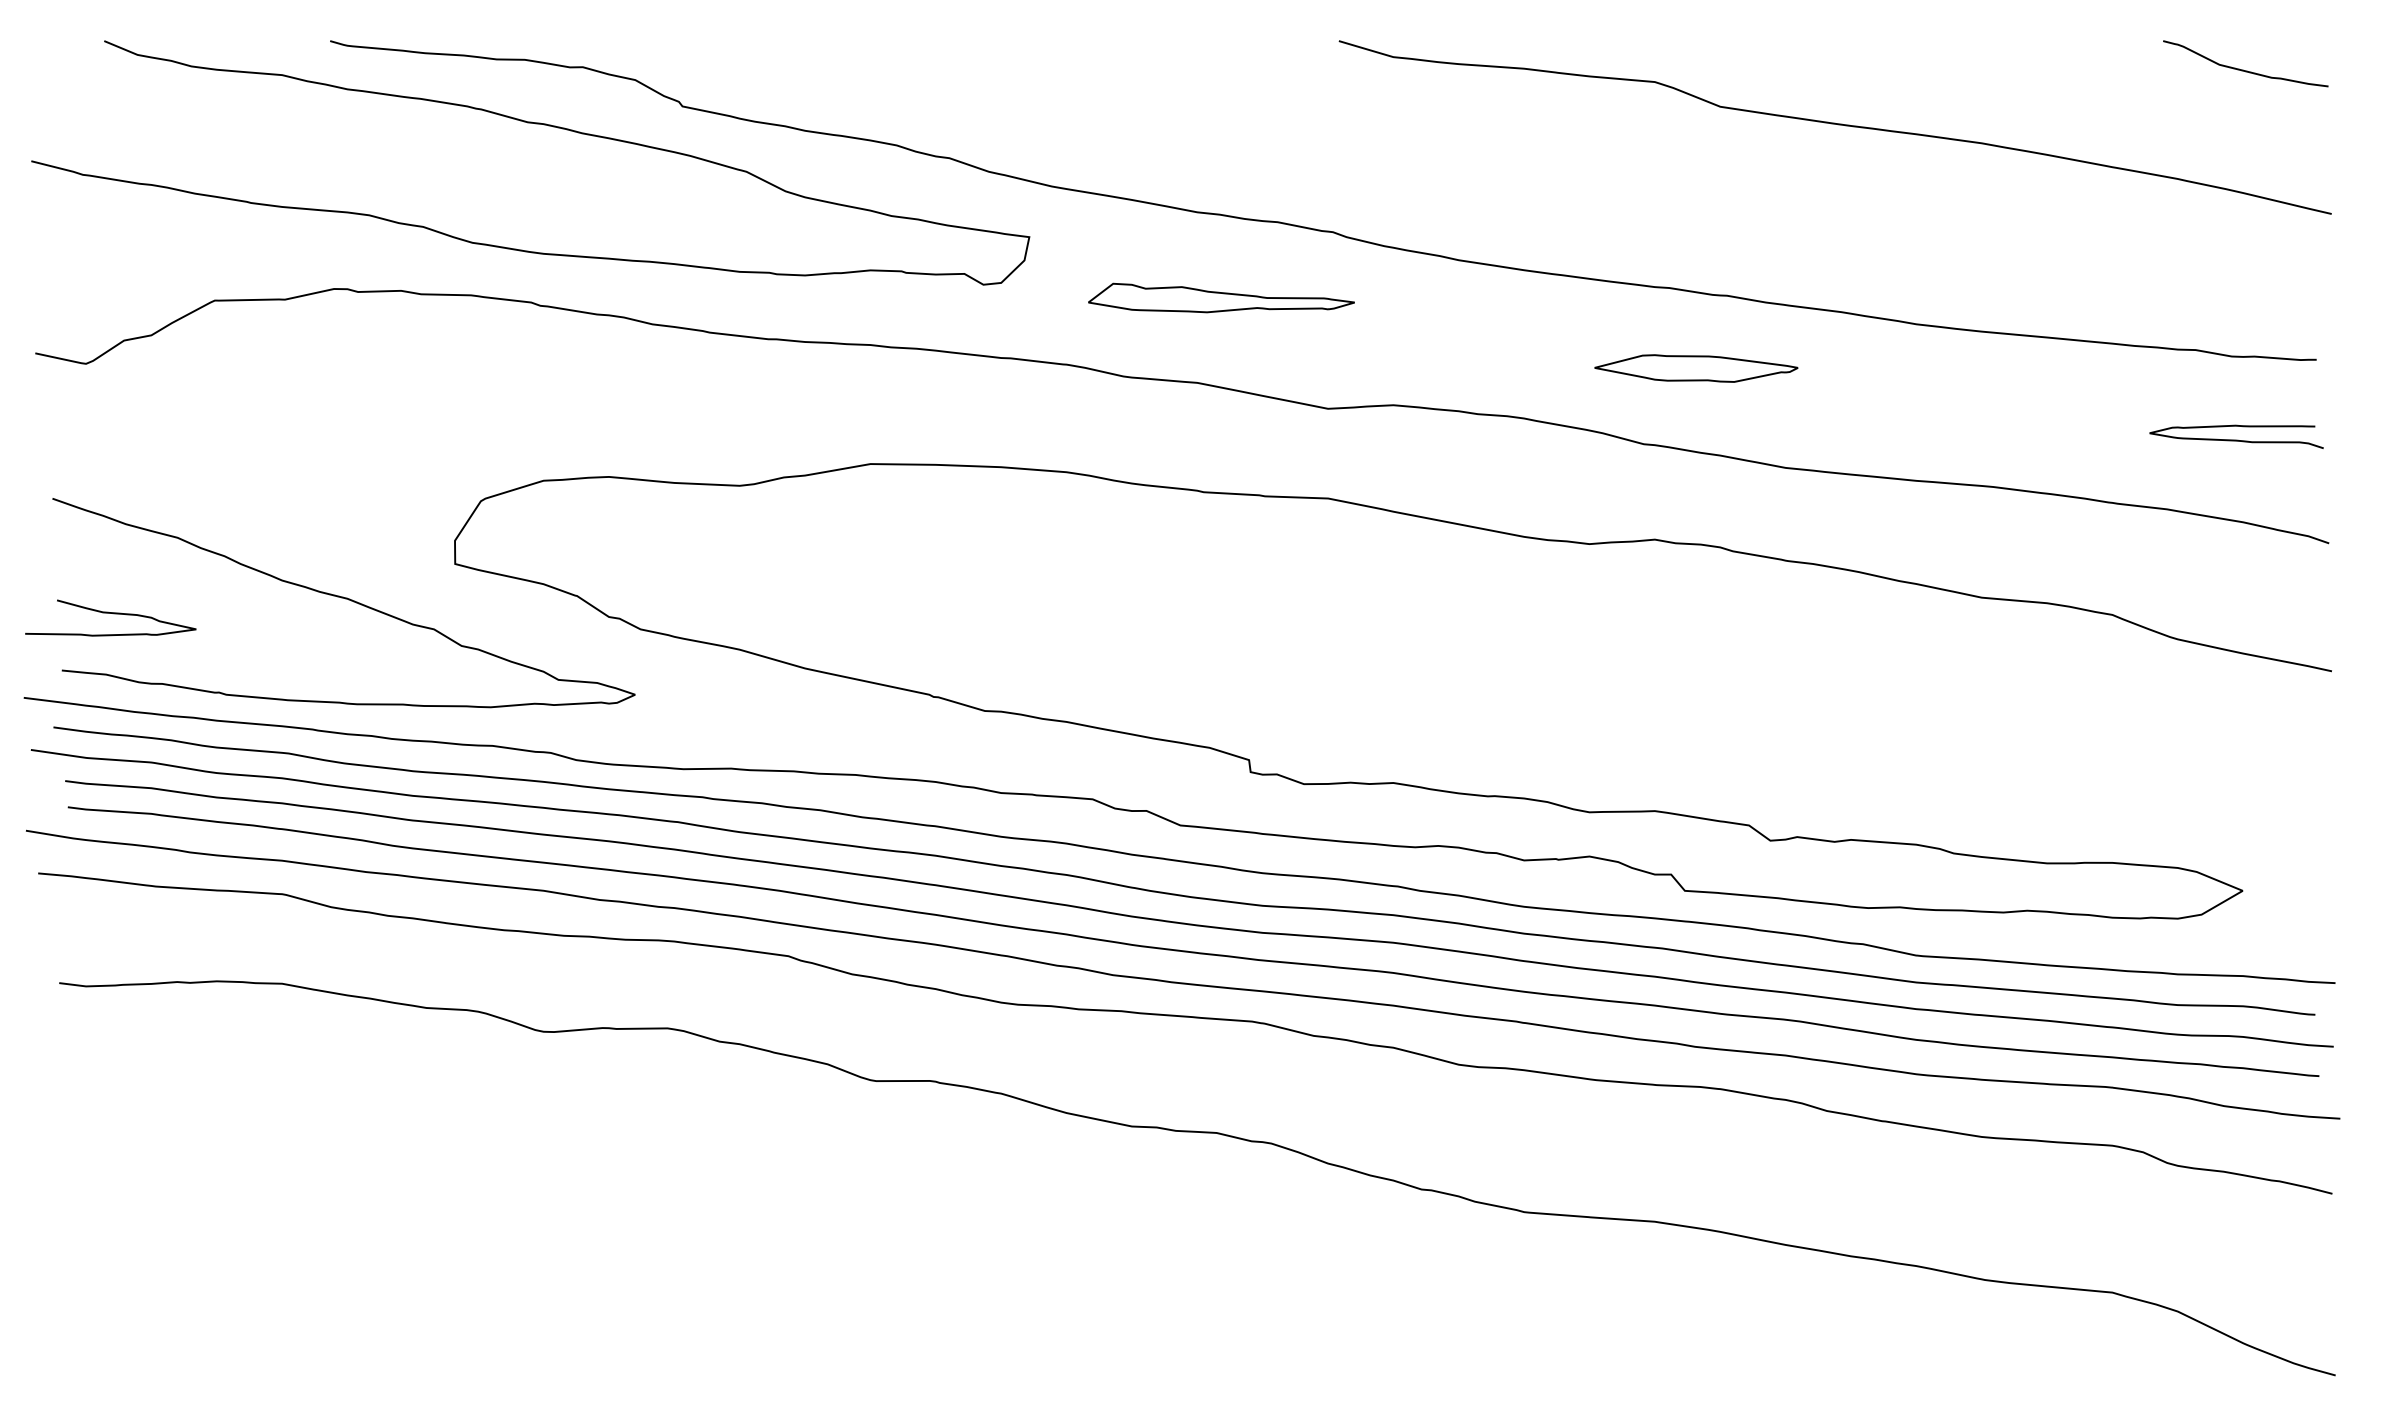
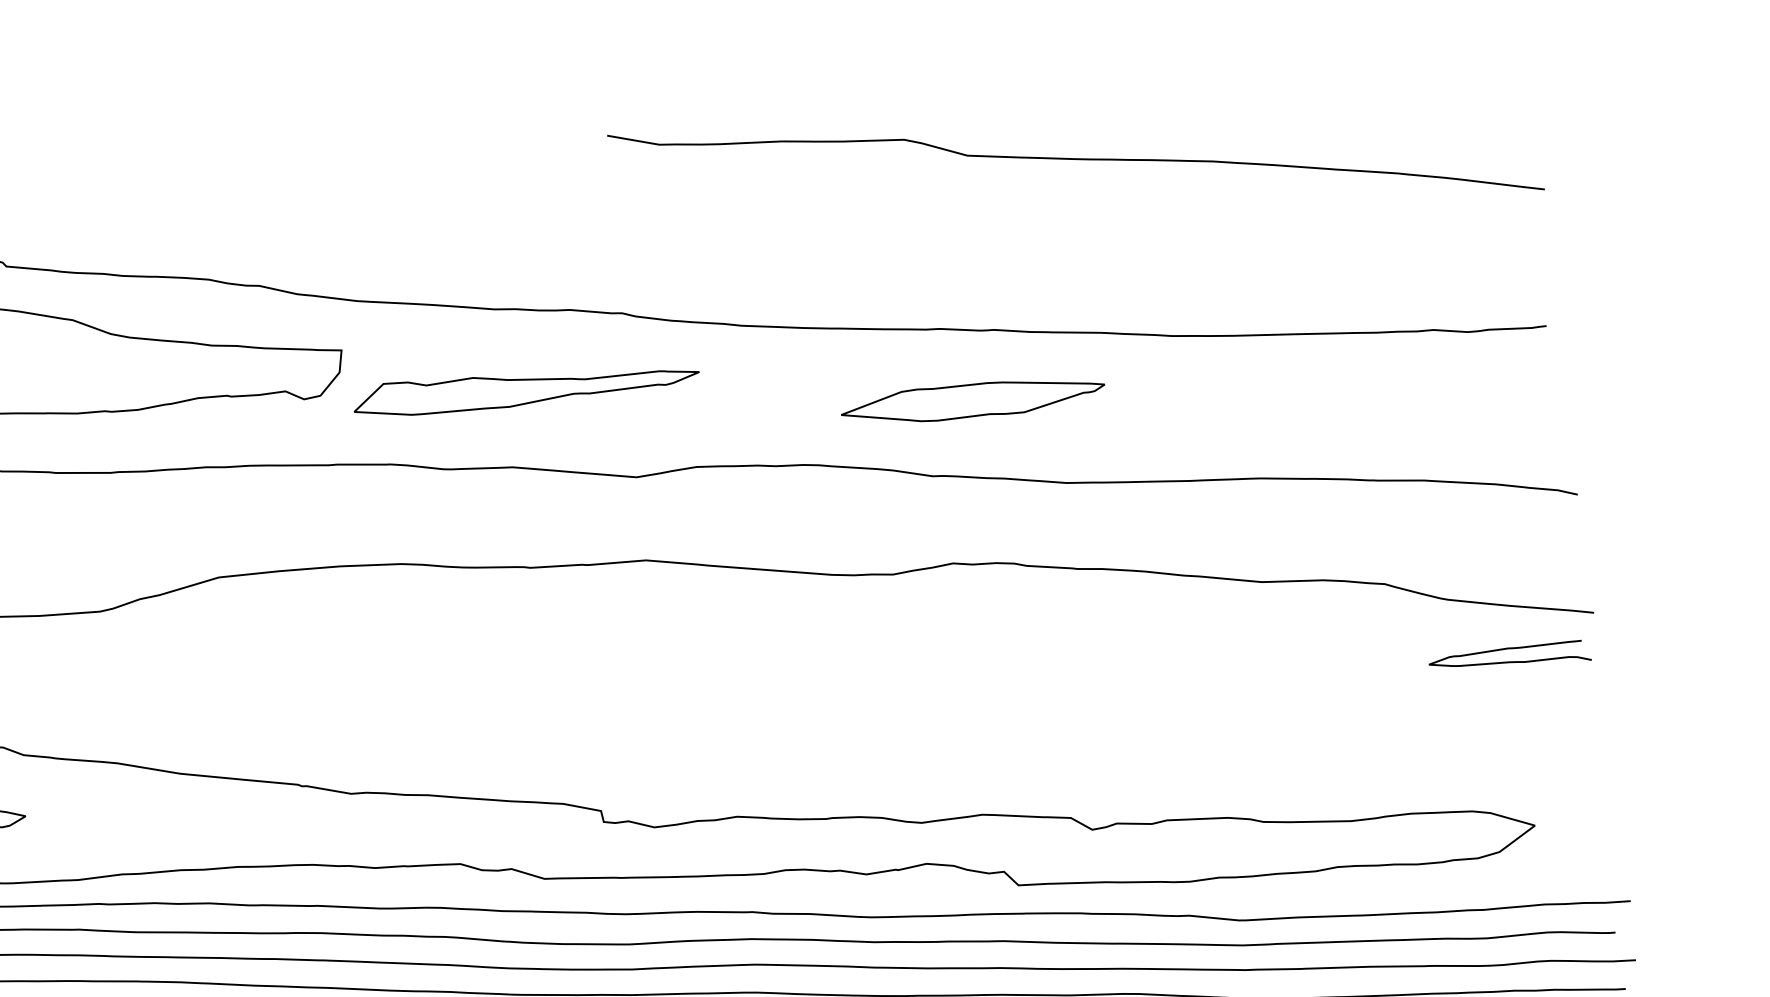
curve: (2243, 69) -> (1447, 65), removed
part: (1221, 297) -> (525, 385), size x1.4
part: (1696, 368) -> (973, 400), size x1.4
curve: (2236, 439) -> (1510, 661), moved

